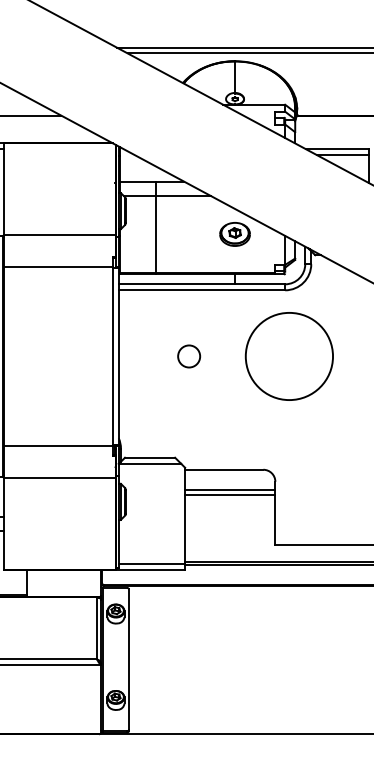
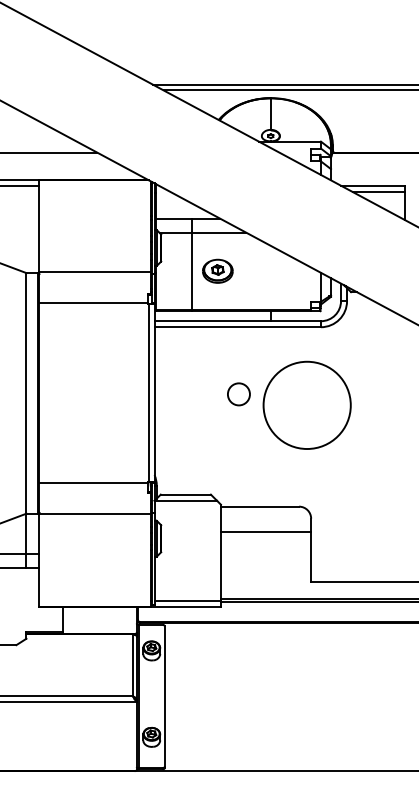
part: (234, 233) -> (217, 270), moved
circle: (288, 355) -> (306, 404), moved
circle: (188, 356) -> (238, 394), moved
line: (229, 489) -> (265, 526), removed

